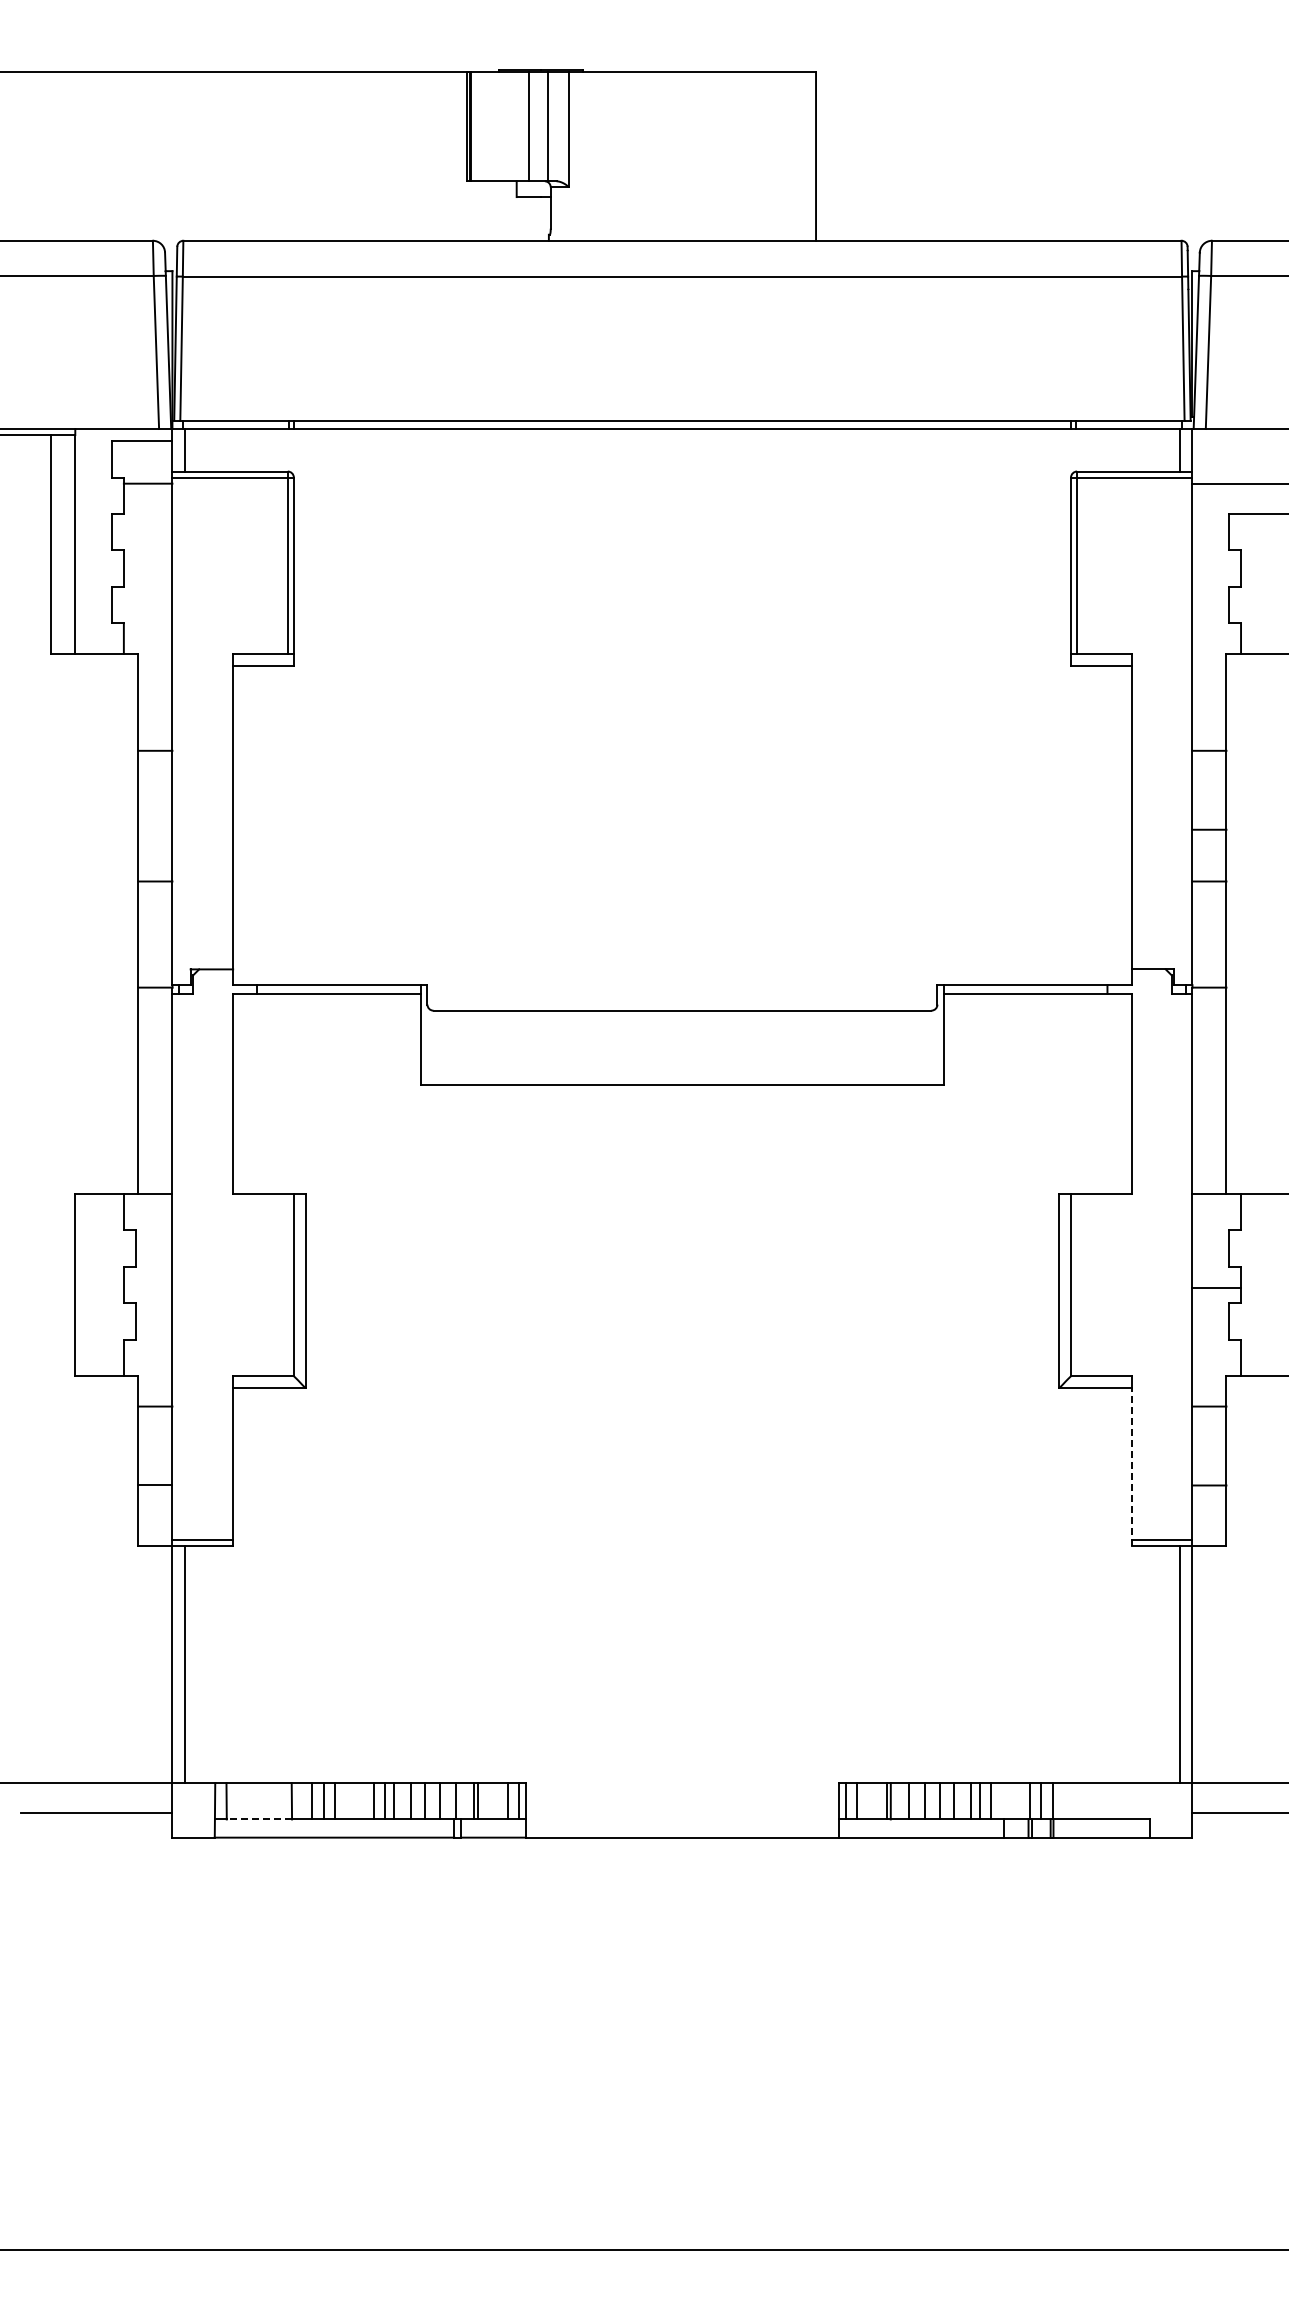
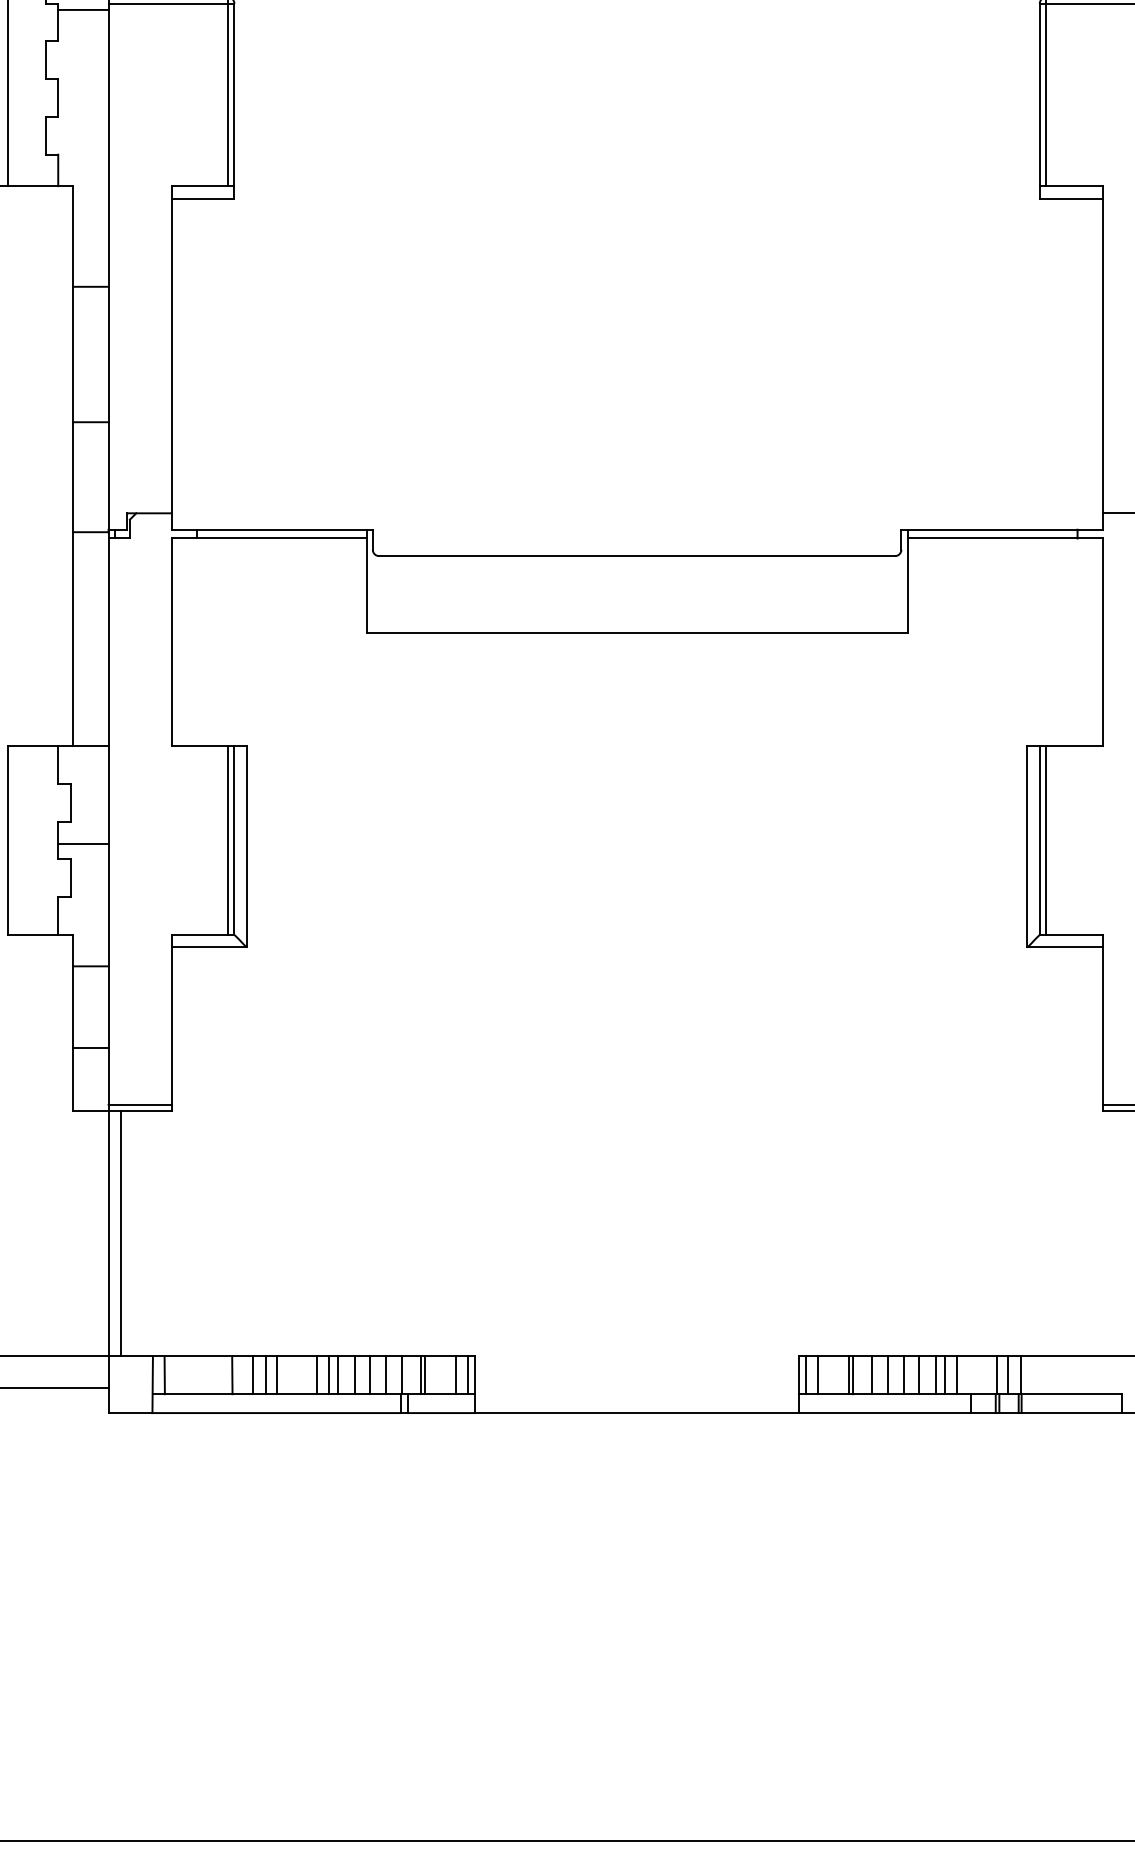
line: (287, 1285) -> (227, 840), added
line: (1077, 1285) -> (1046, 840), added
line: (147, 1288) -> (82, 844), added
line: (1131, 1467) -> (1102, 1029), dashed -> solid
line: (259, 1819) -> (198, 1394), dashed -> solid

